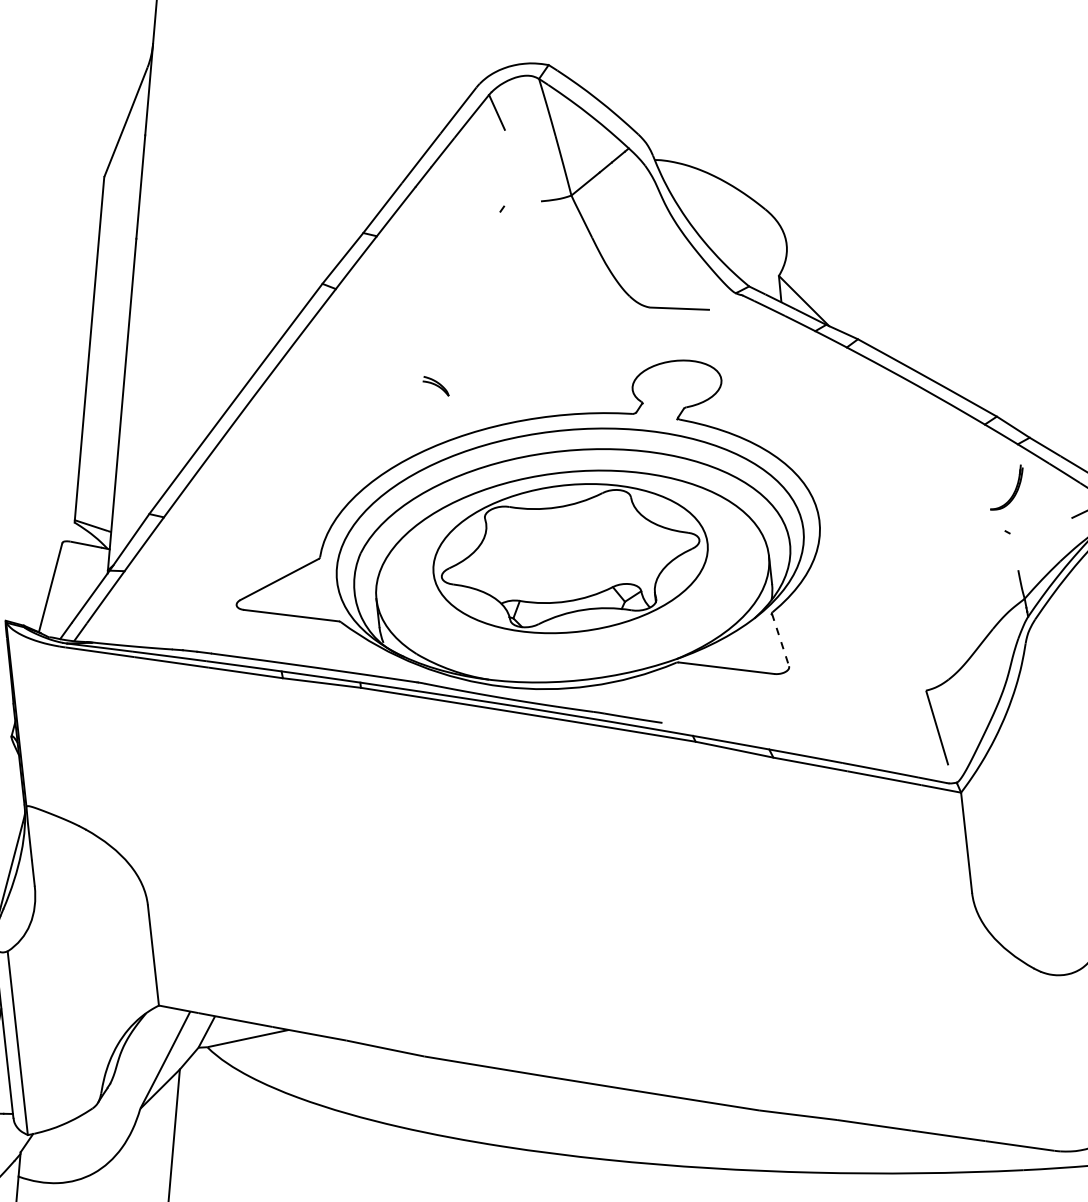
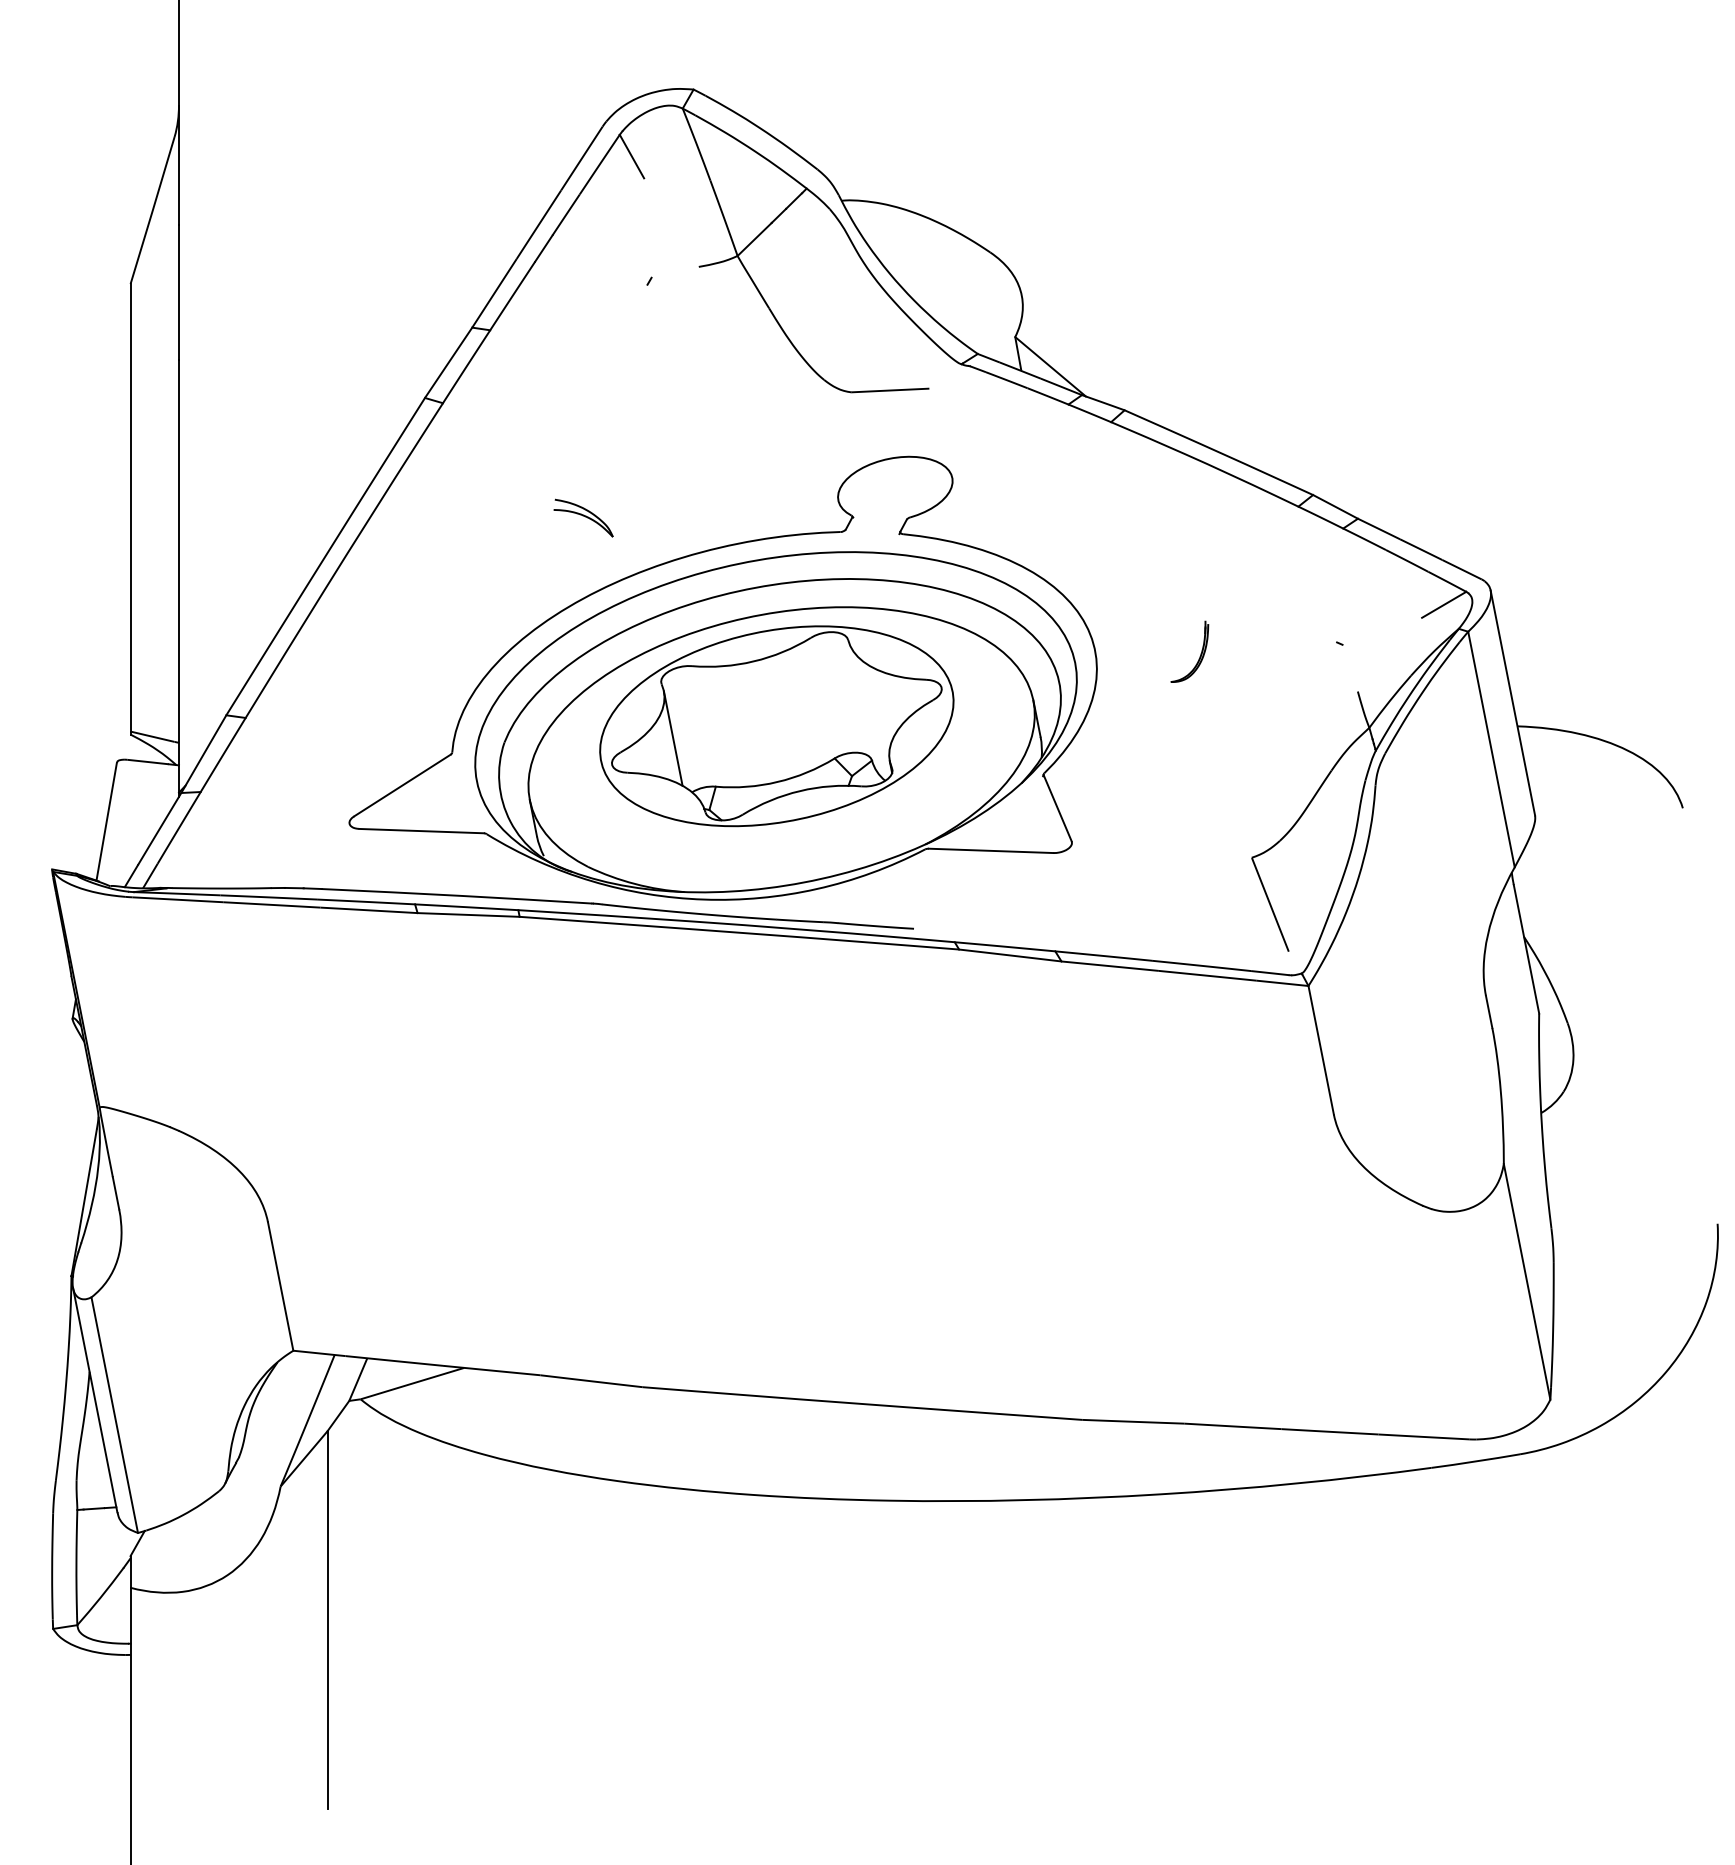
part: (436, 385) -> (583, 517), size x1.67
part: (1014, 489) -> (1200, 653), moved
line: (489, 561) -> (672, 738), added
line: (780, 640) -> (1057, 808), dashed -> solid

